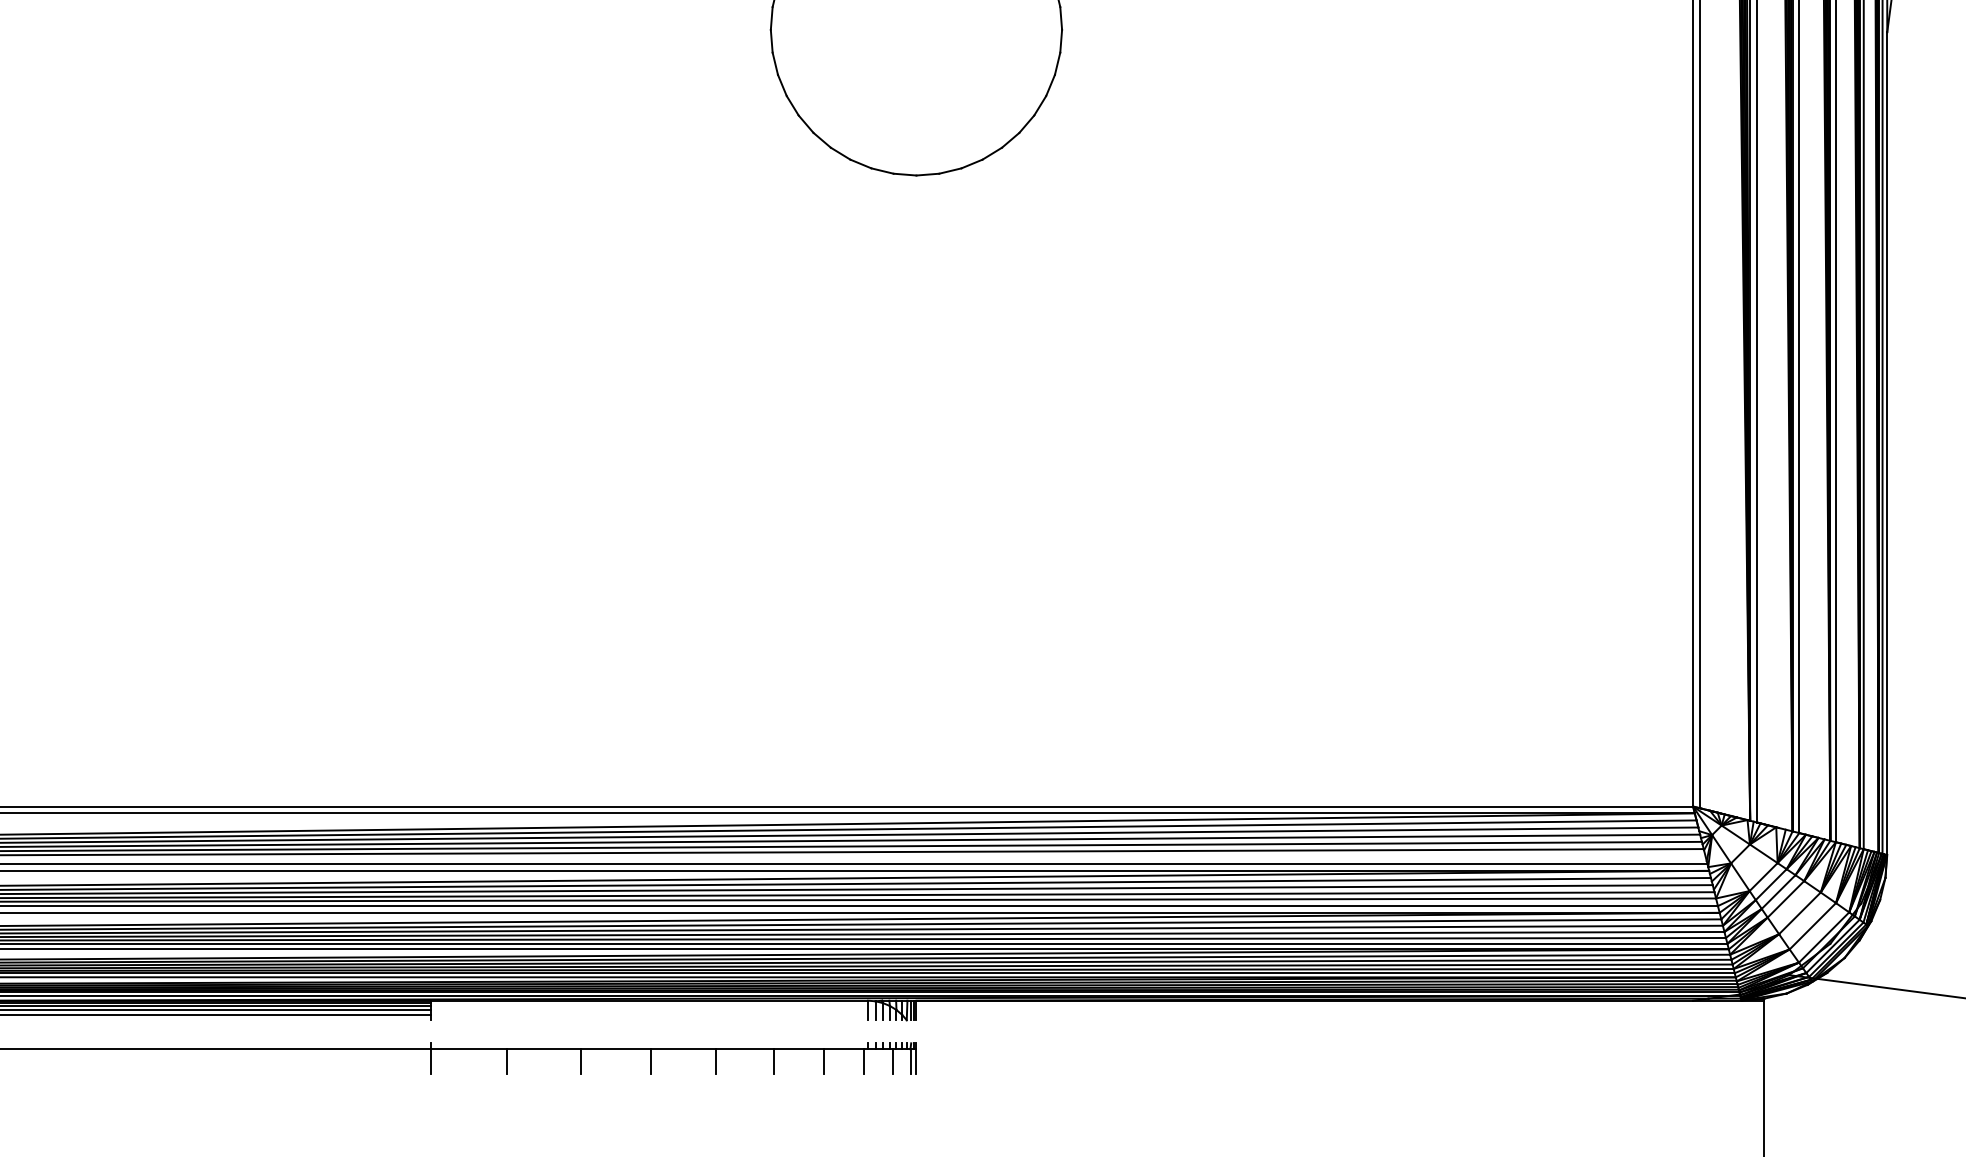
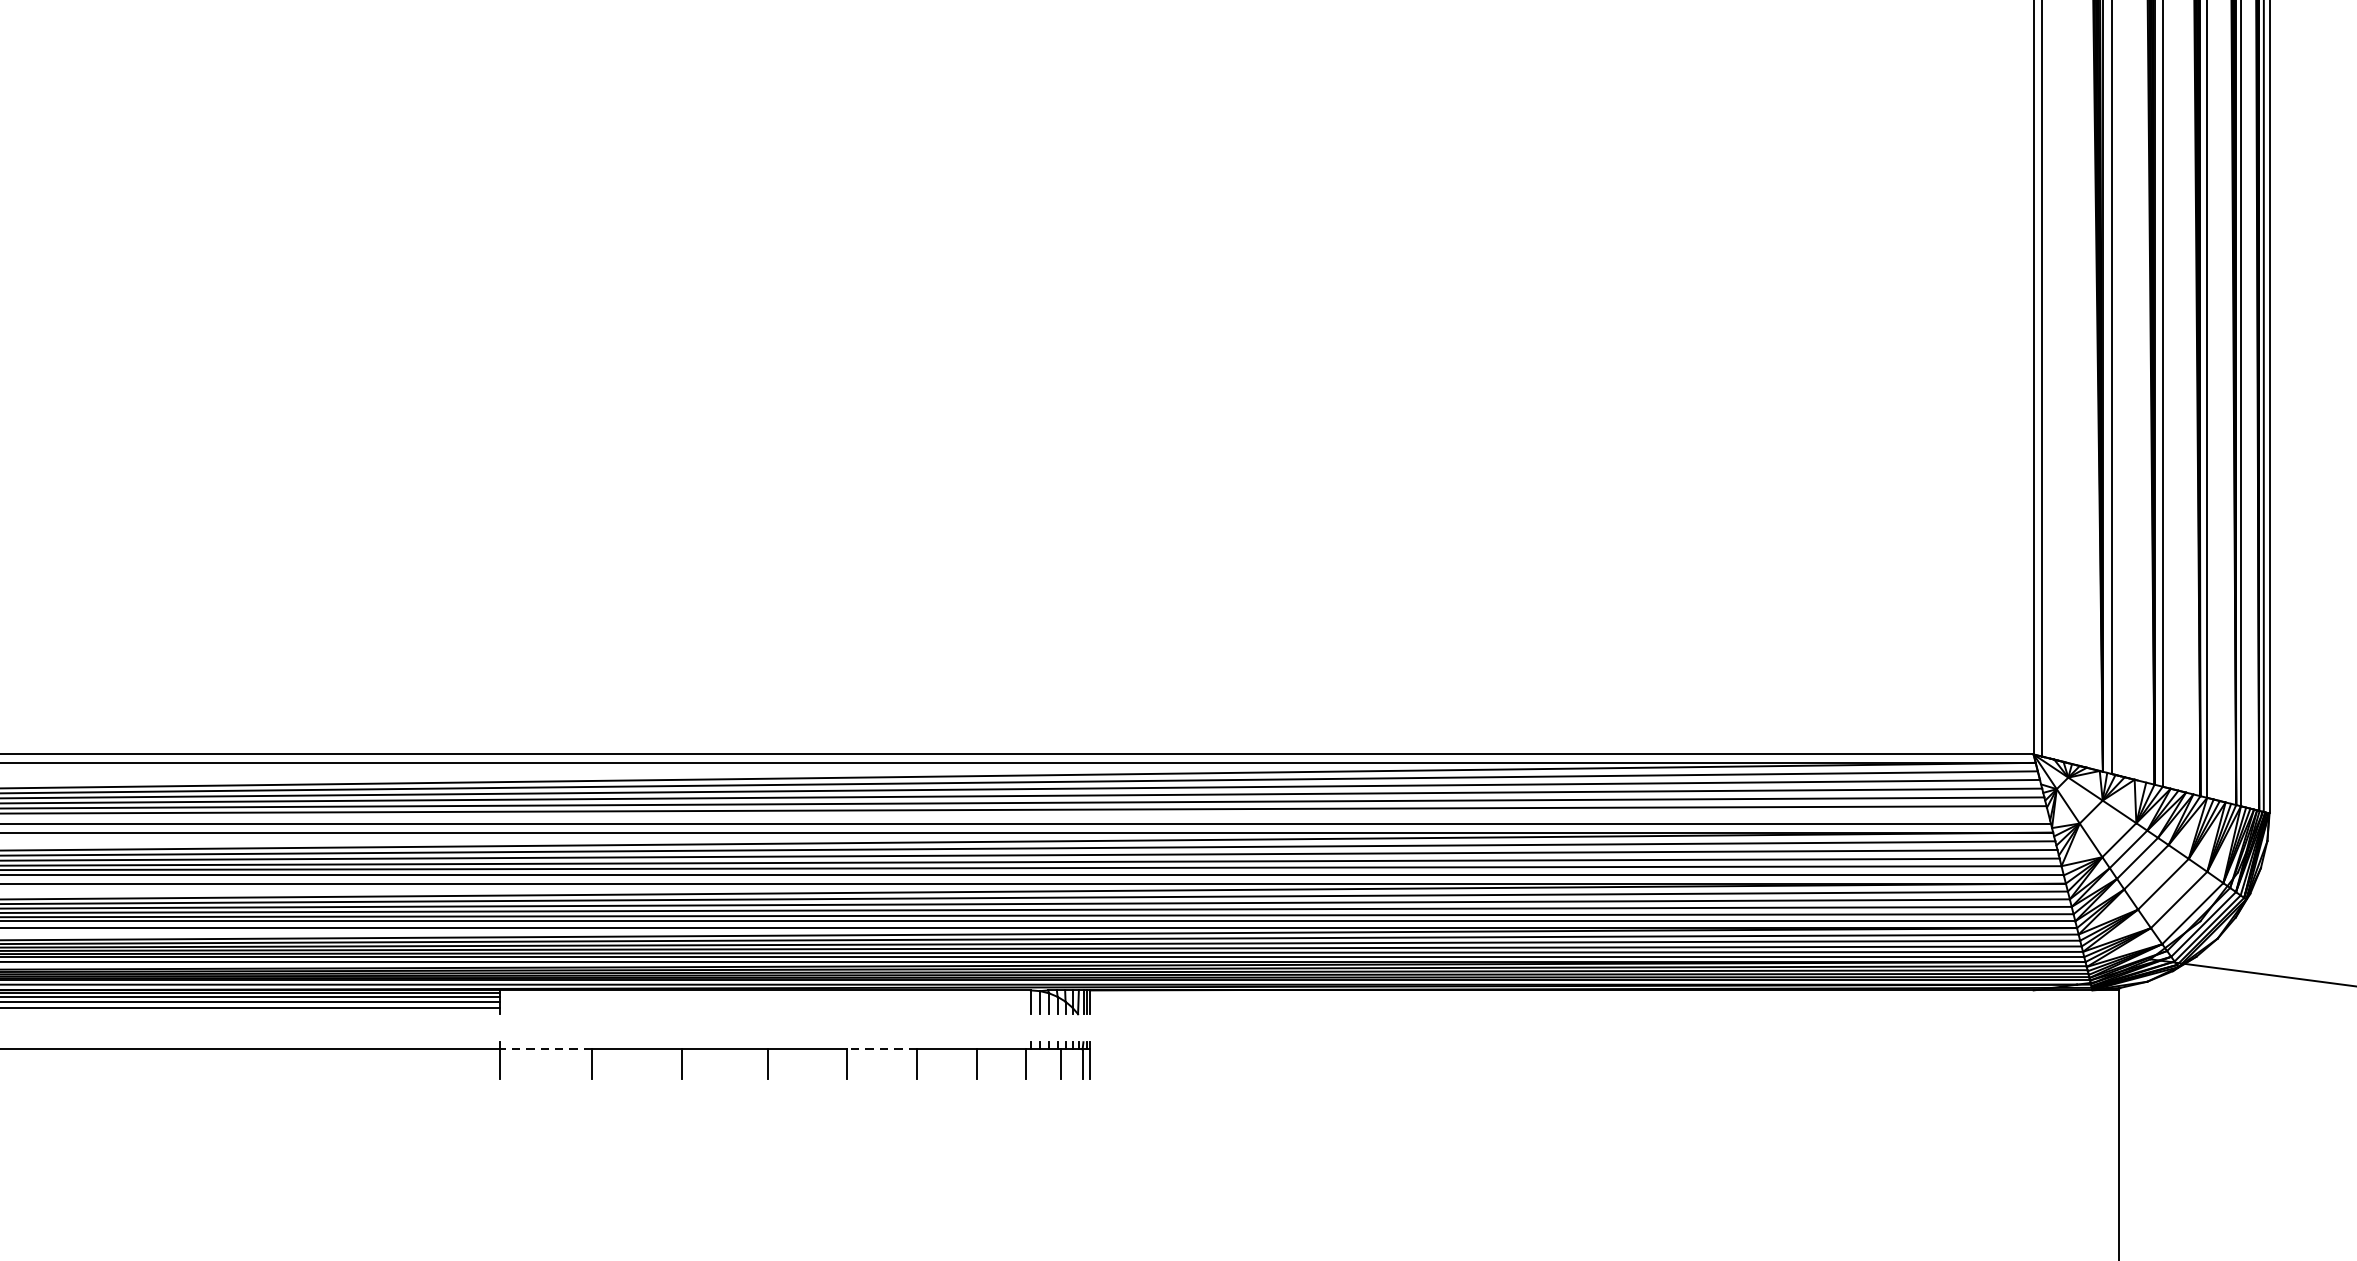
line: (469, 1049) -> (546, 1049), solid -> dashed
line: (745, 1049) -> (882, 1049), solid -> dashed

